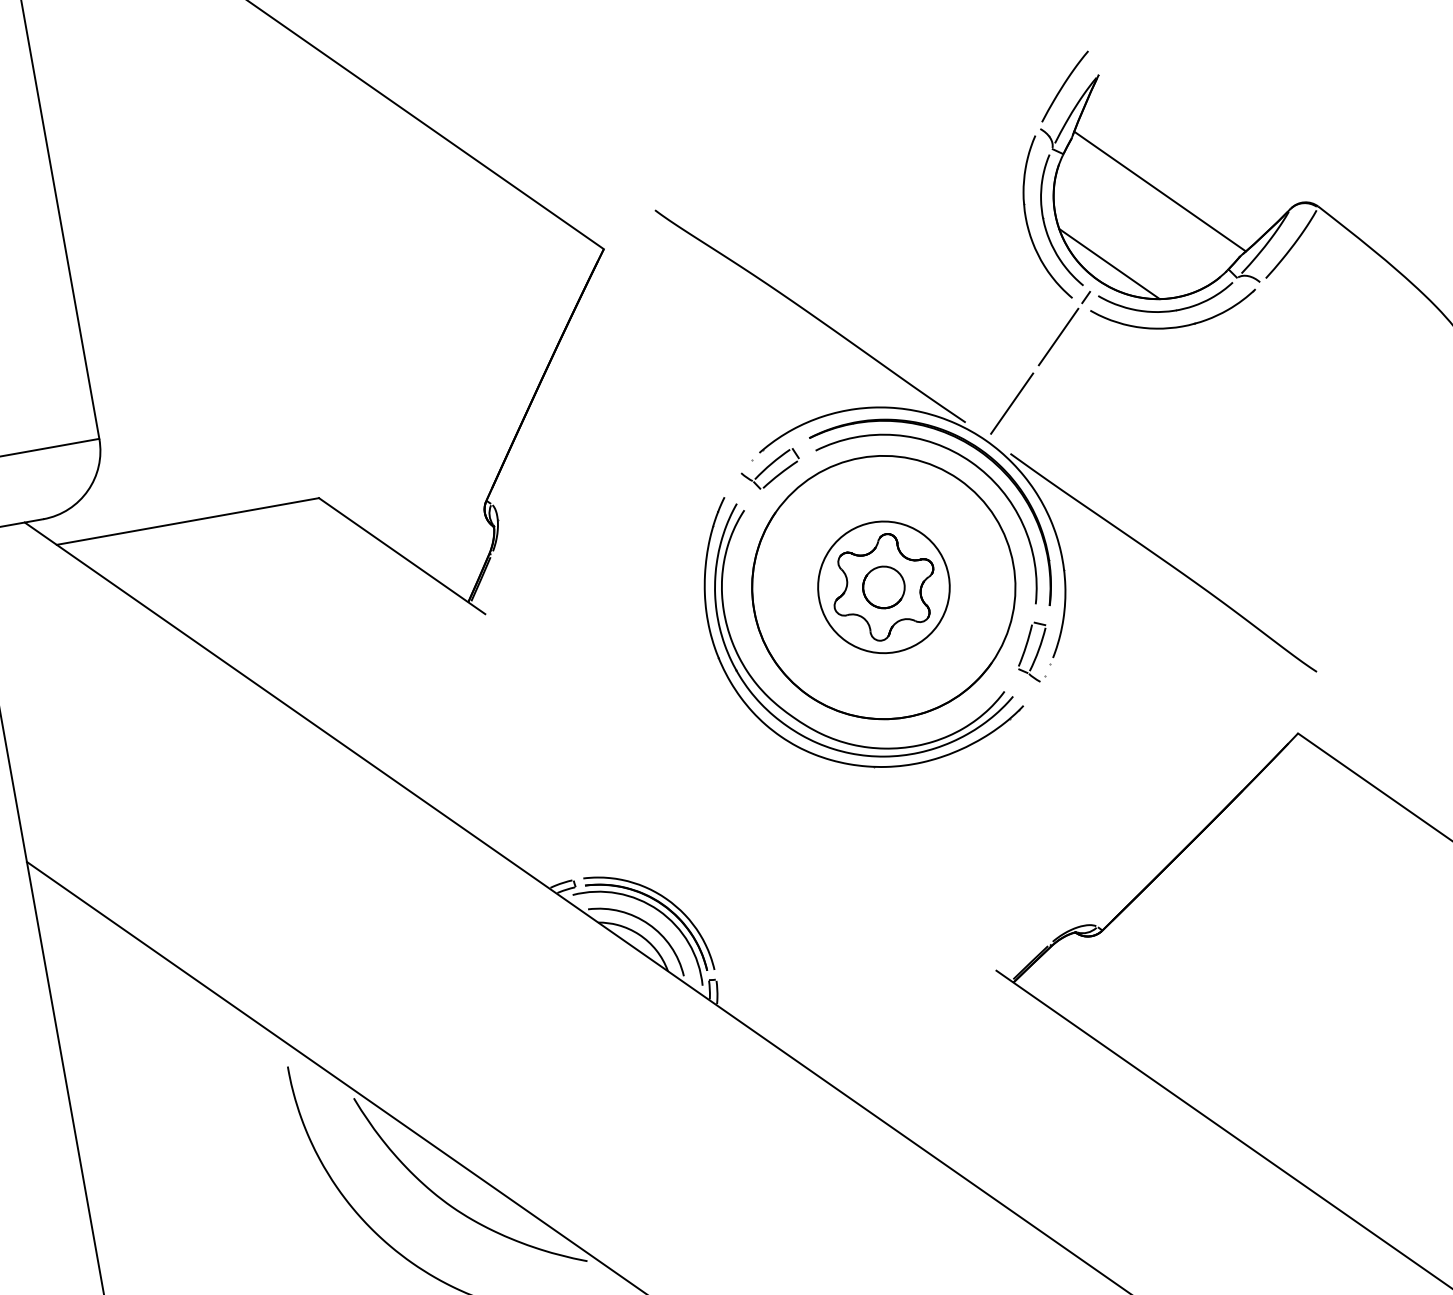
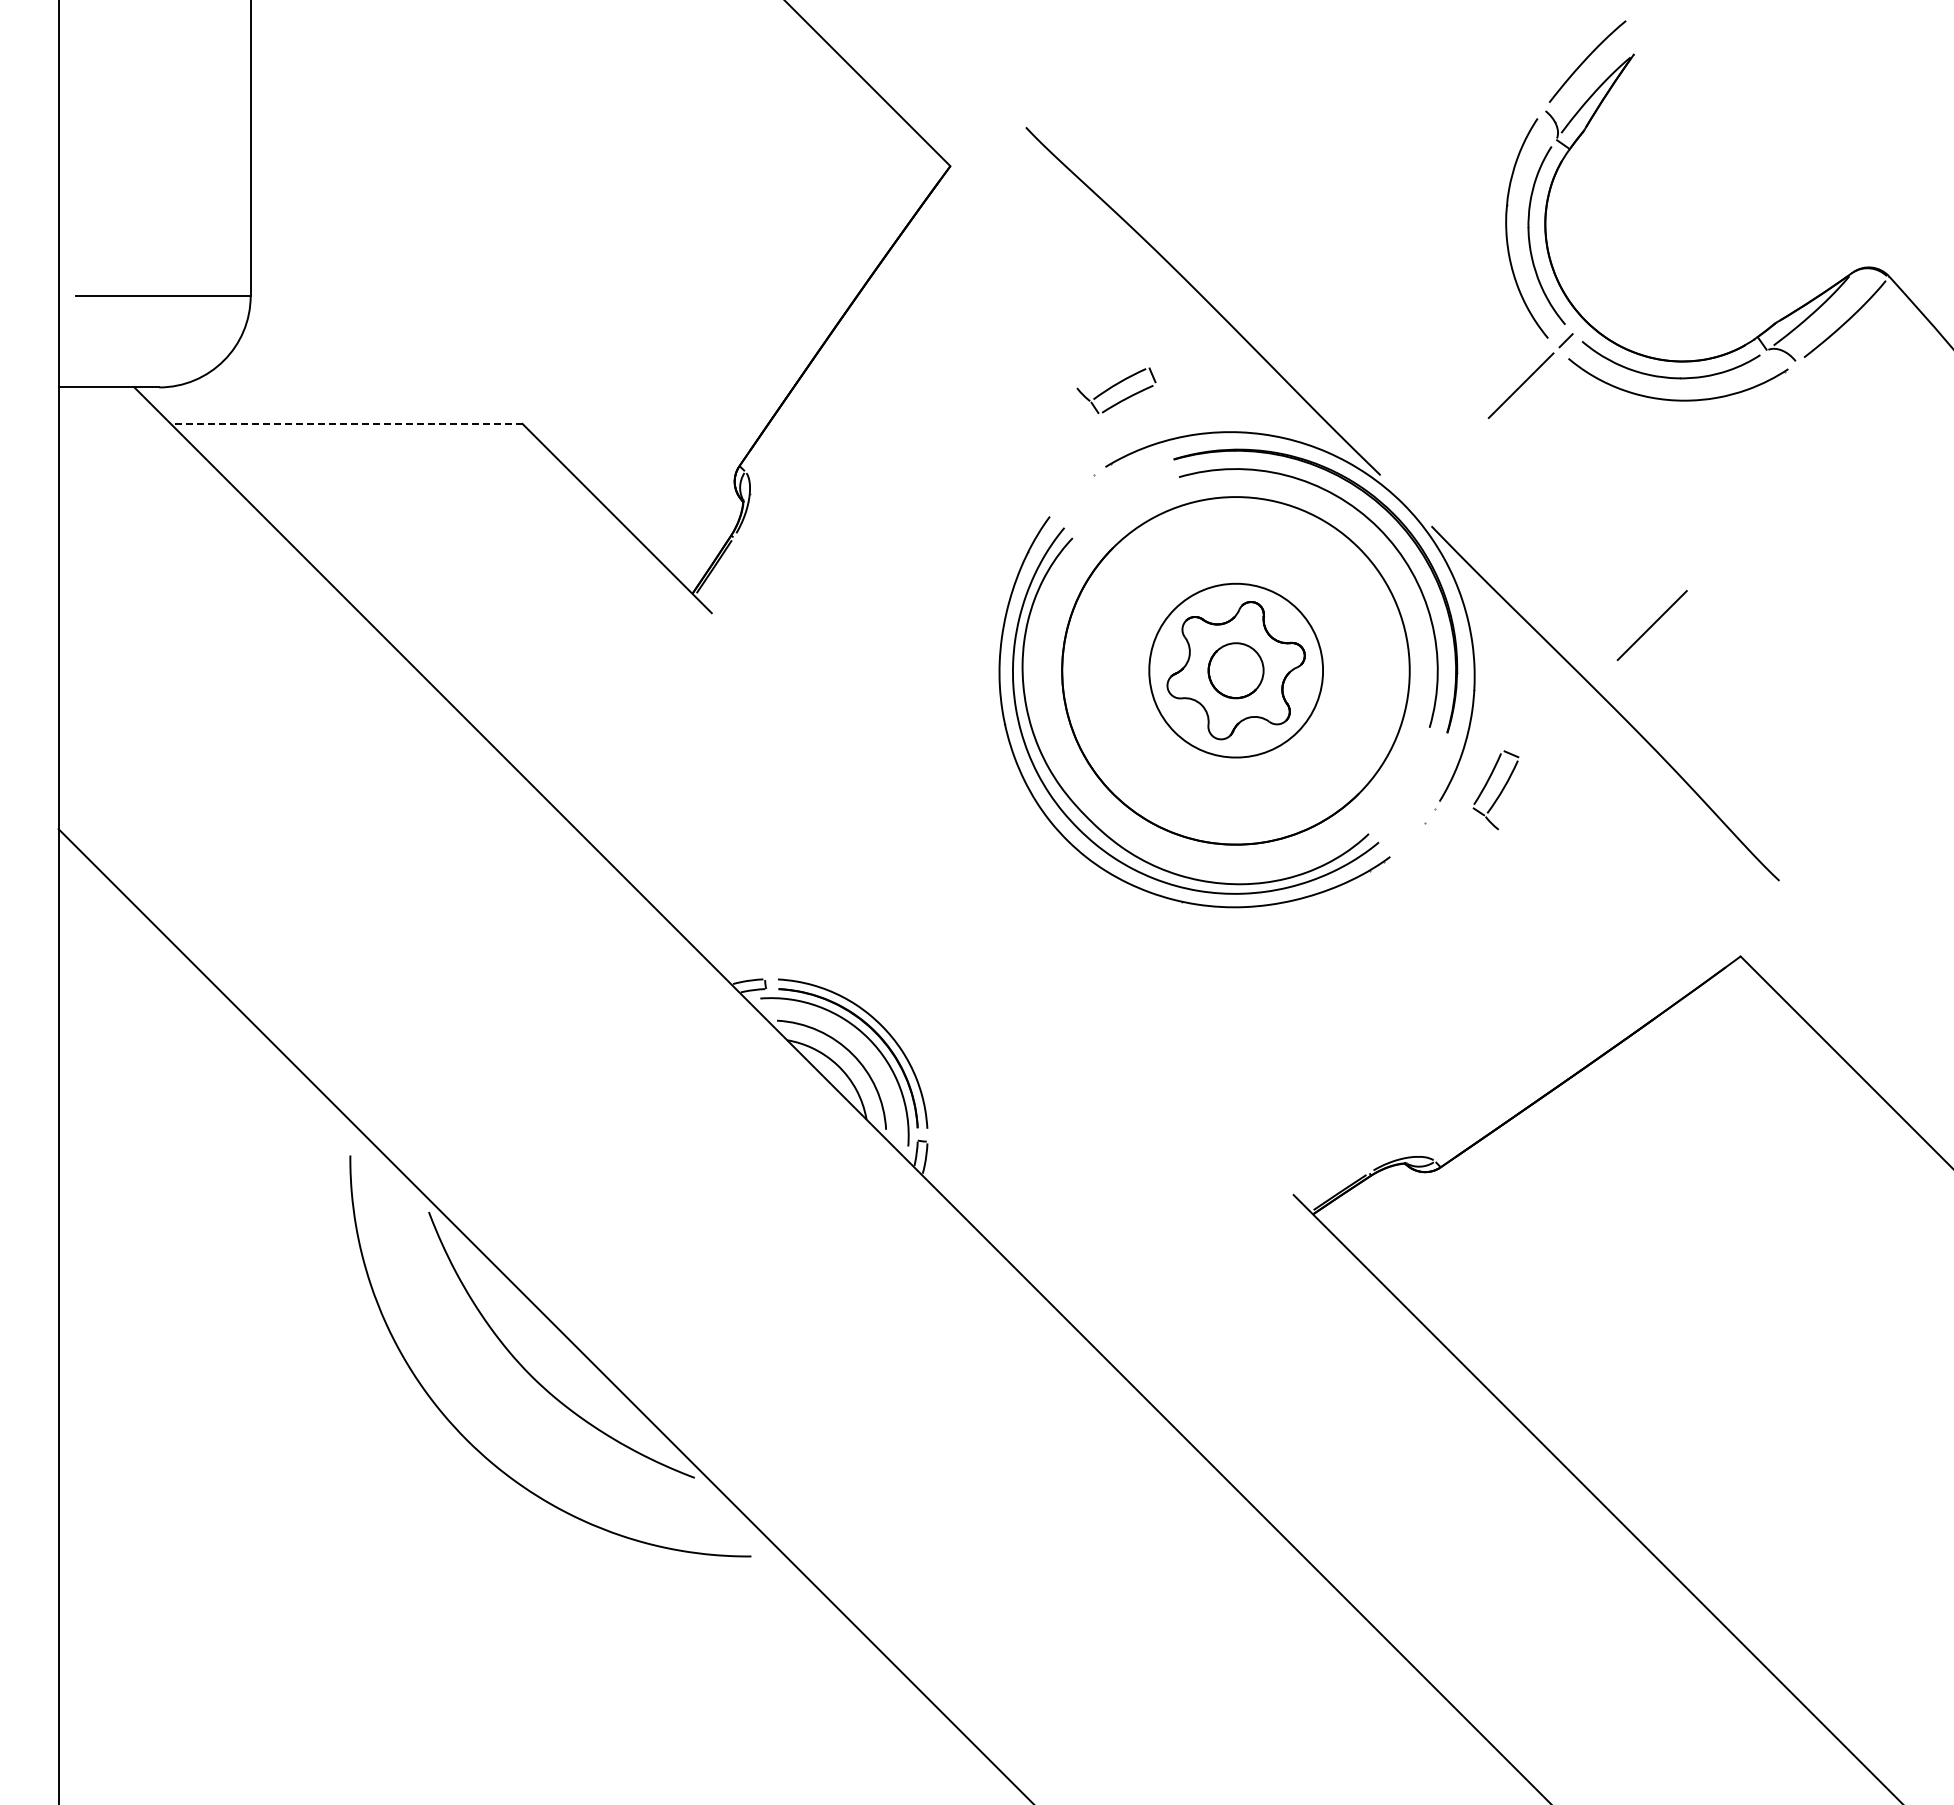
line: (1159, 191) -> (1686, 219), removed
line: (1109, 263) -> (1604, 302), removed
line: (1011, 403) -> (1651, 625), moved
part: (770, 469) -> (1116, 390), moved
line: (187, 521) -> (346, 423), solid -> dashed
part: (1032, 653) -> (1495, 790), moved

